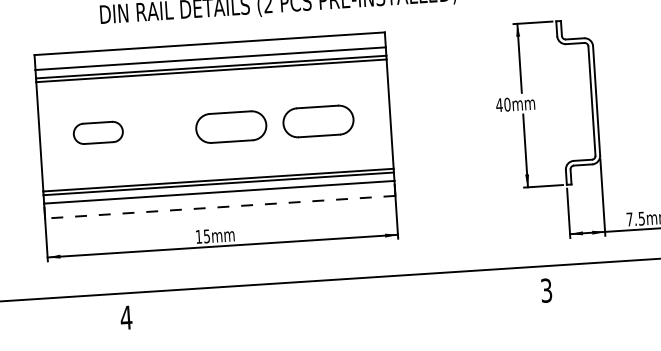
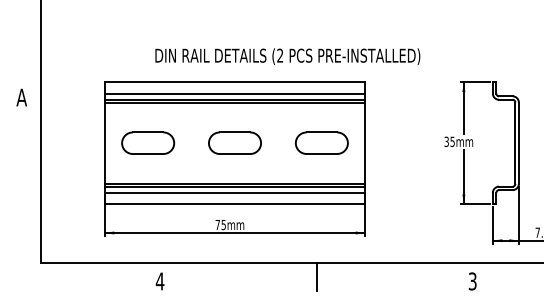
text: (503, 104) -> (449, 141), 40mm -> 35mm
part: (317, 120) -> (321, 142), moved
part: (230, 126) -> (234, 142), moved
part: (98, 132) -> (148, 142), size x1.43
line: (219, 207) -> (234, 204), dashed -> solid
text: (198, 236) -> (217, 224), 15mm -> 75mm
line: (336, 297) -> (316, 276), added

